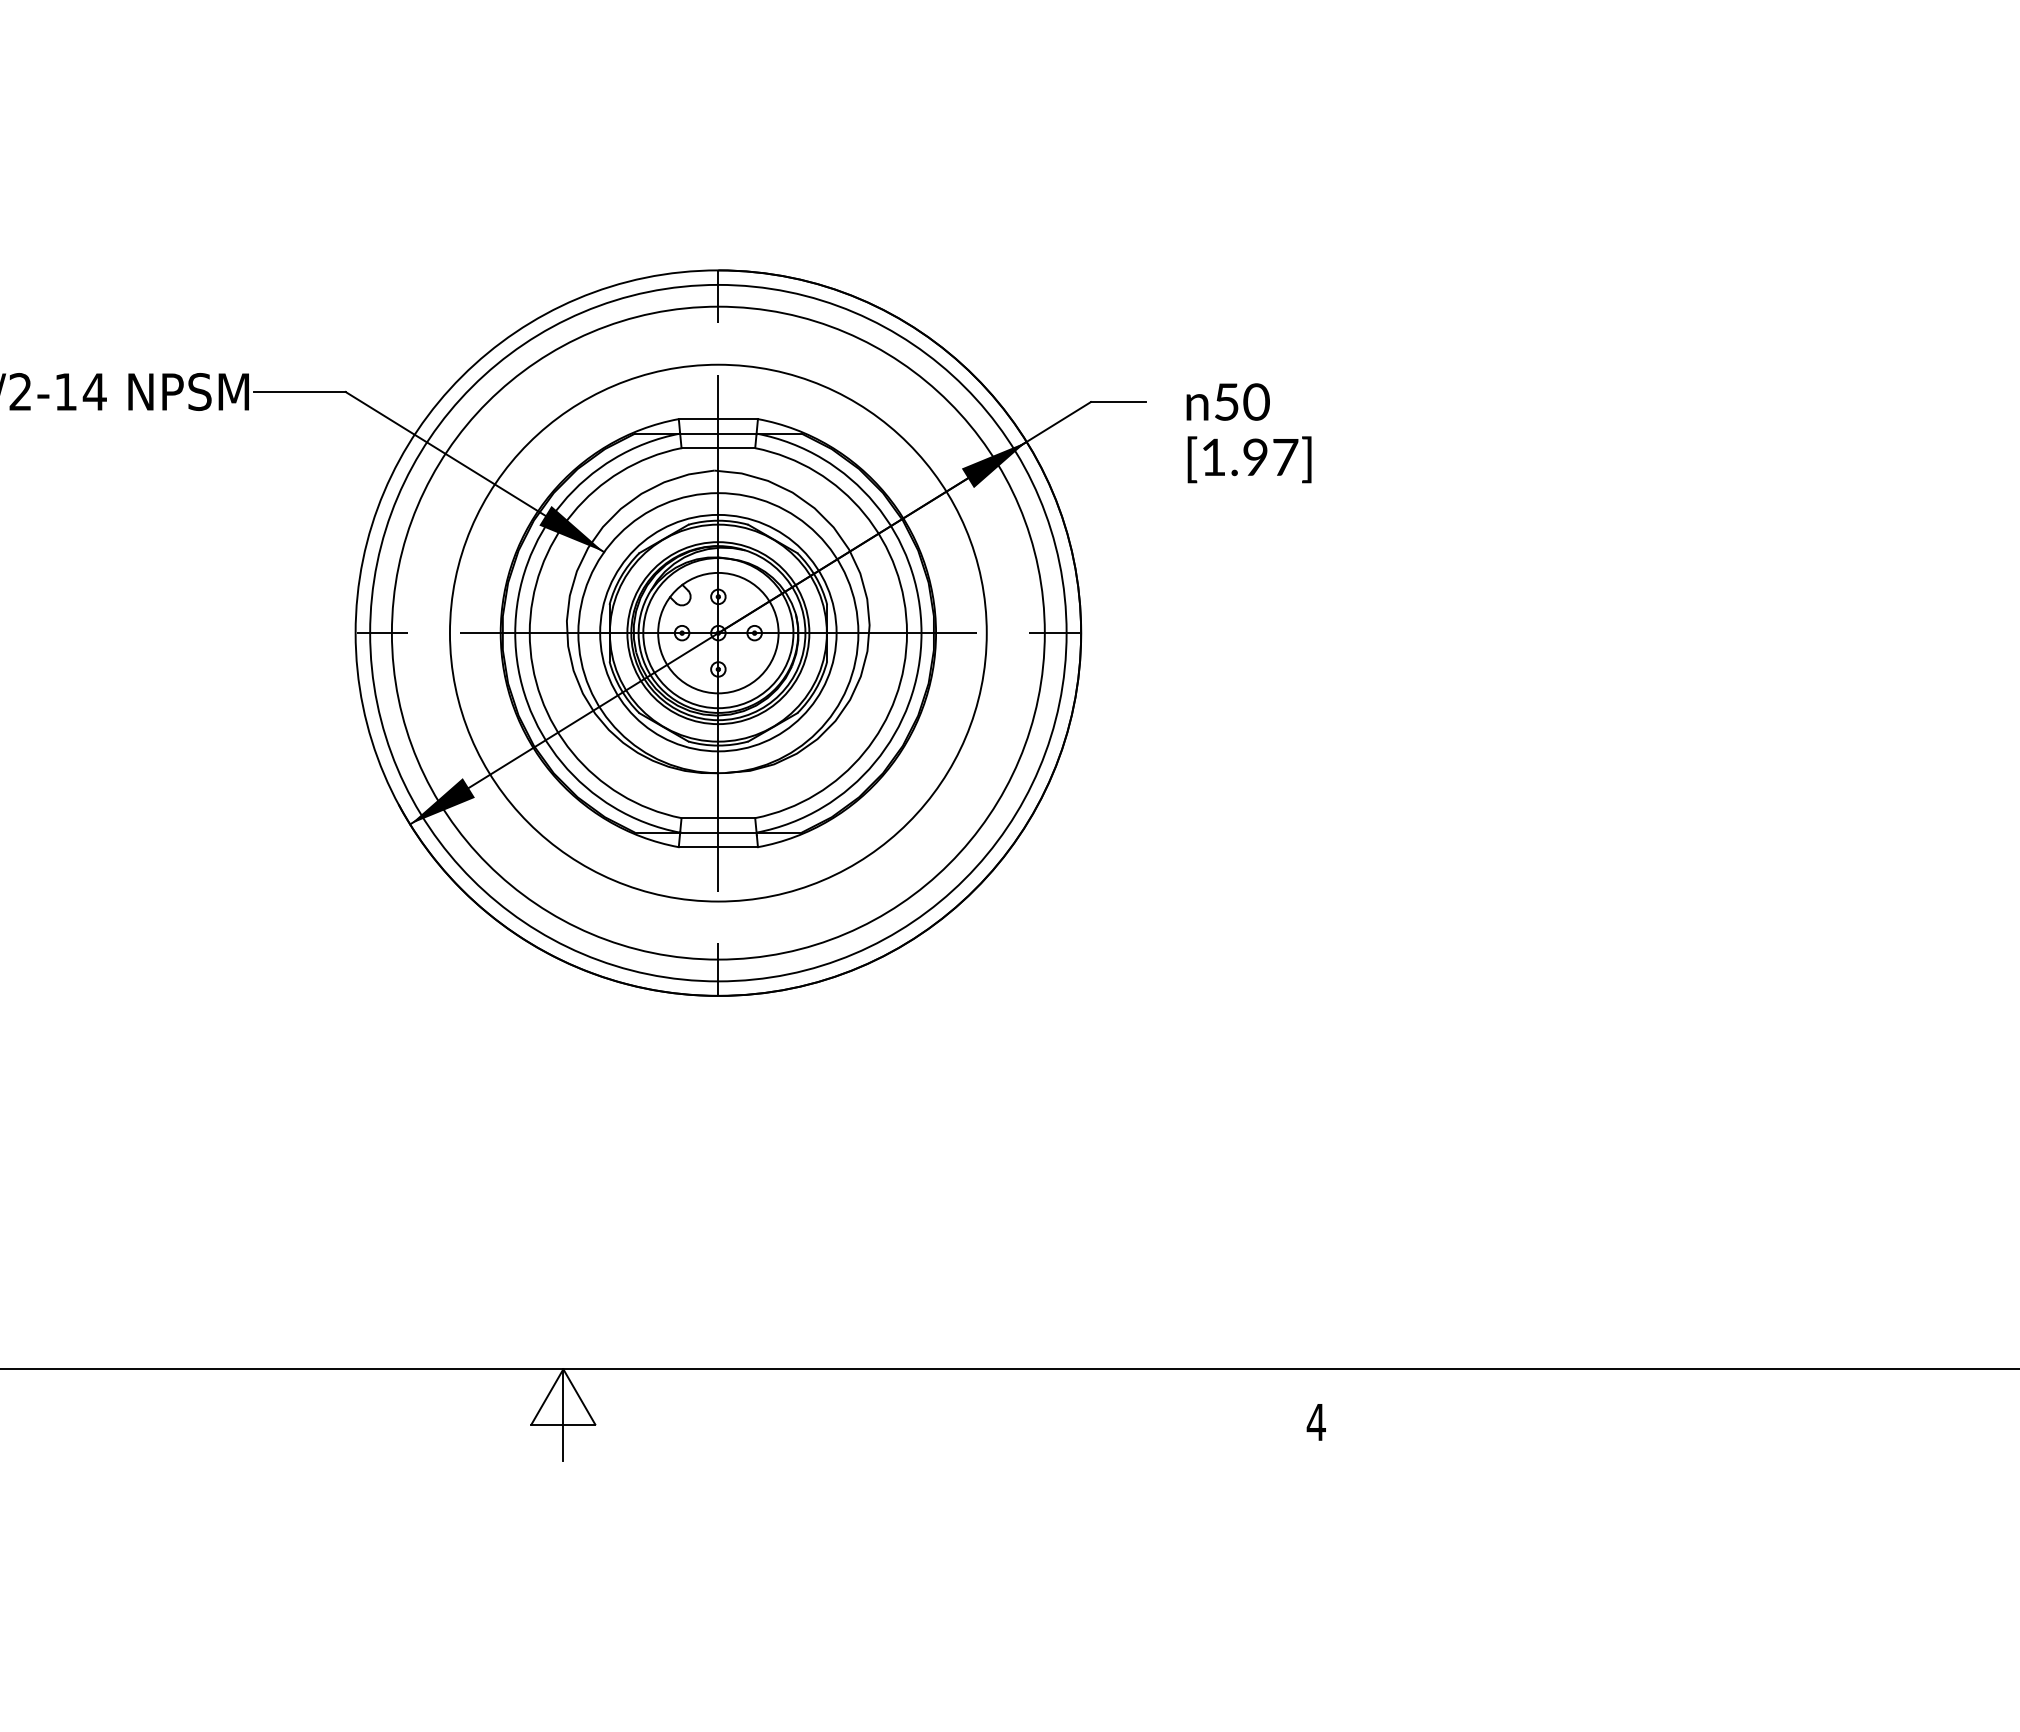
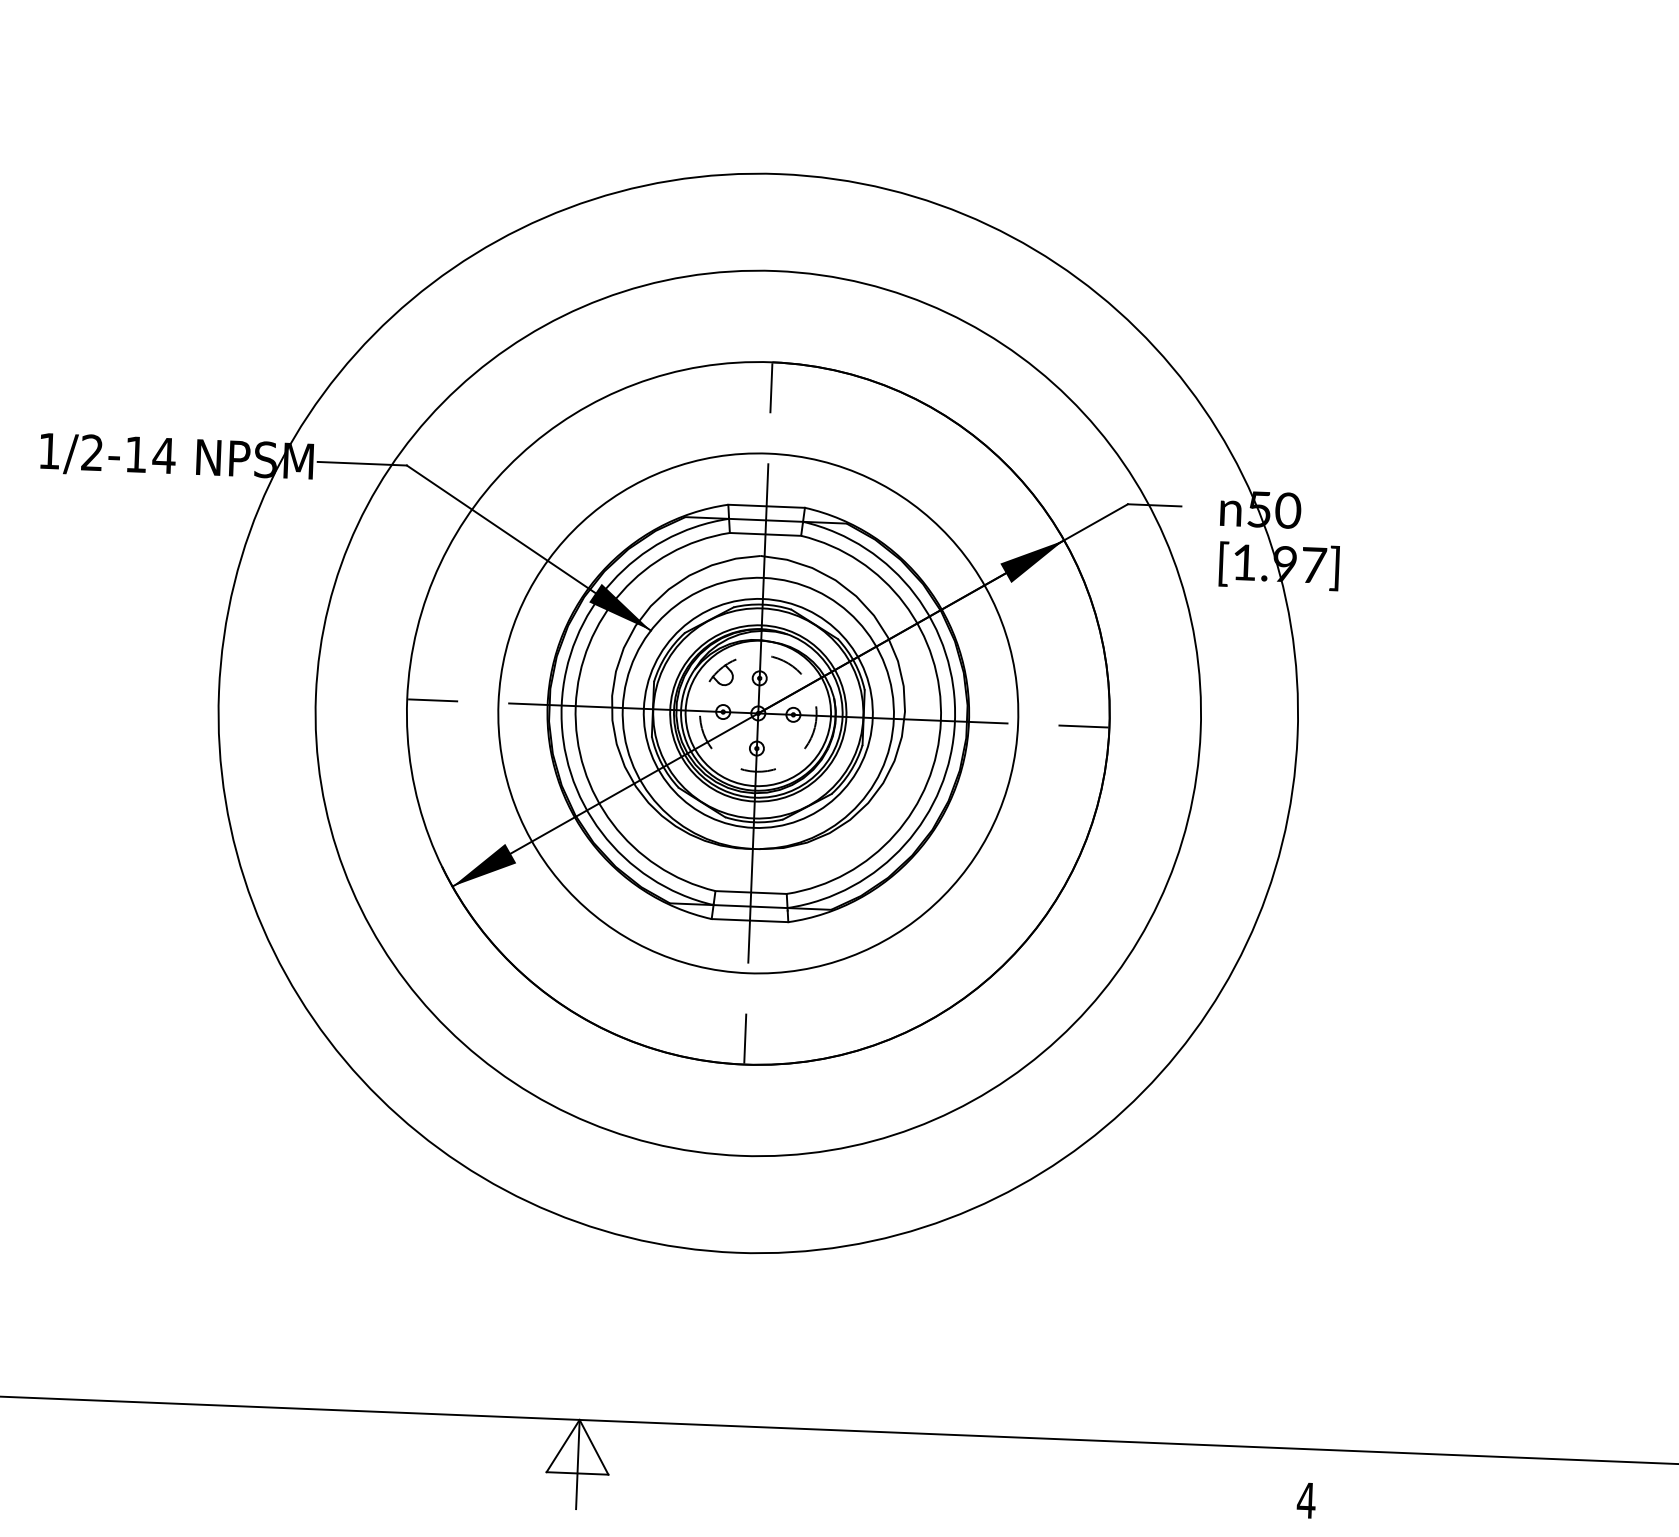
circle: (717, 632) -> (757, 712), size x1.4
circle: (718, 632) -> (758, 712), size x1.6
circle: (718, 632) -> (758, 712), solid -> dashed

